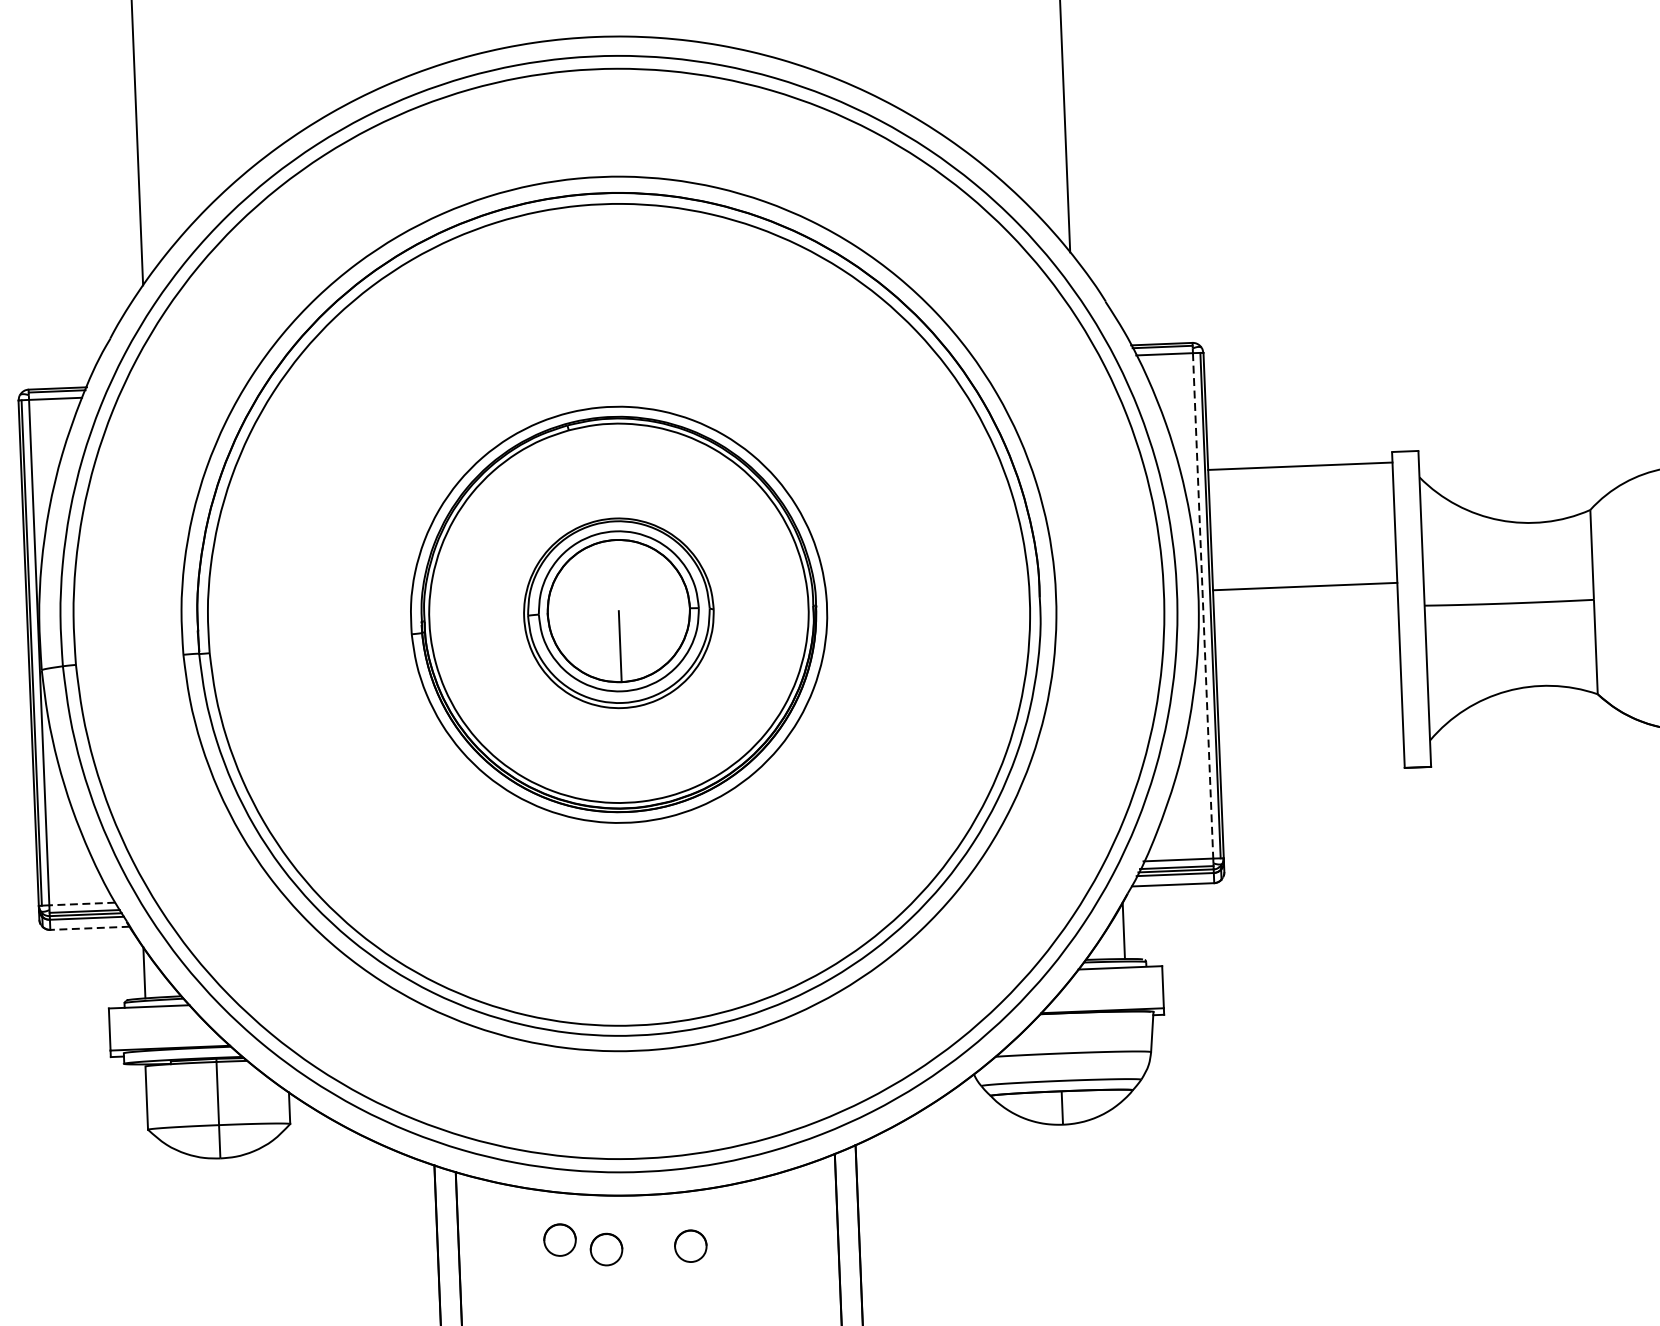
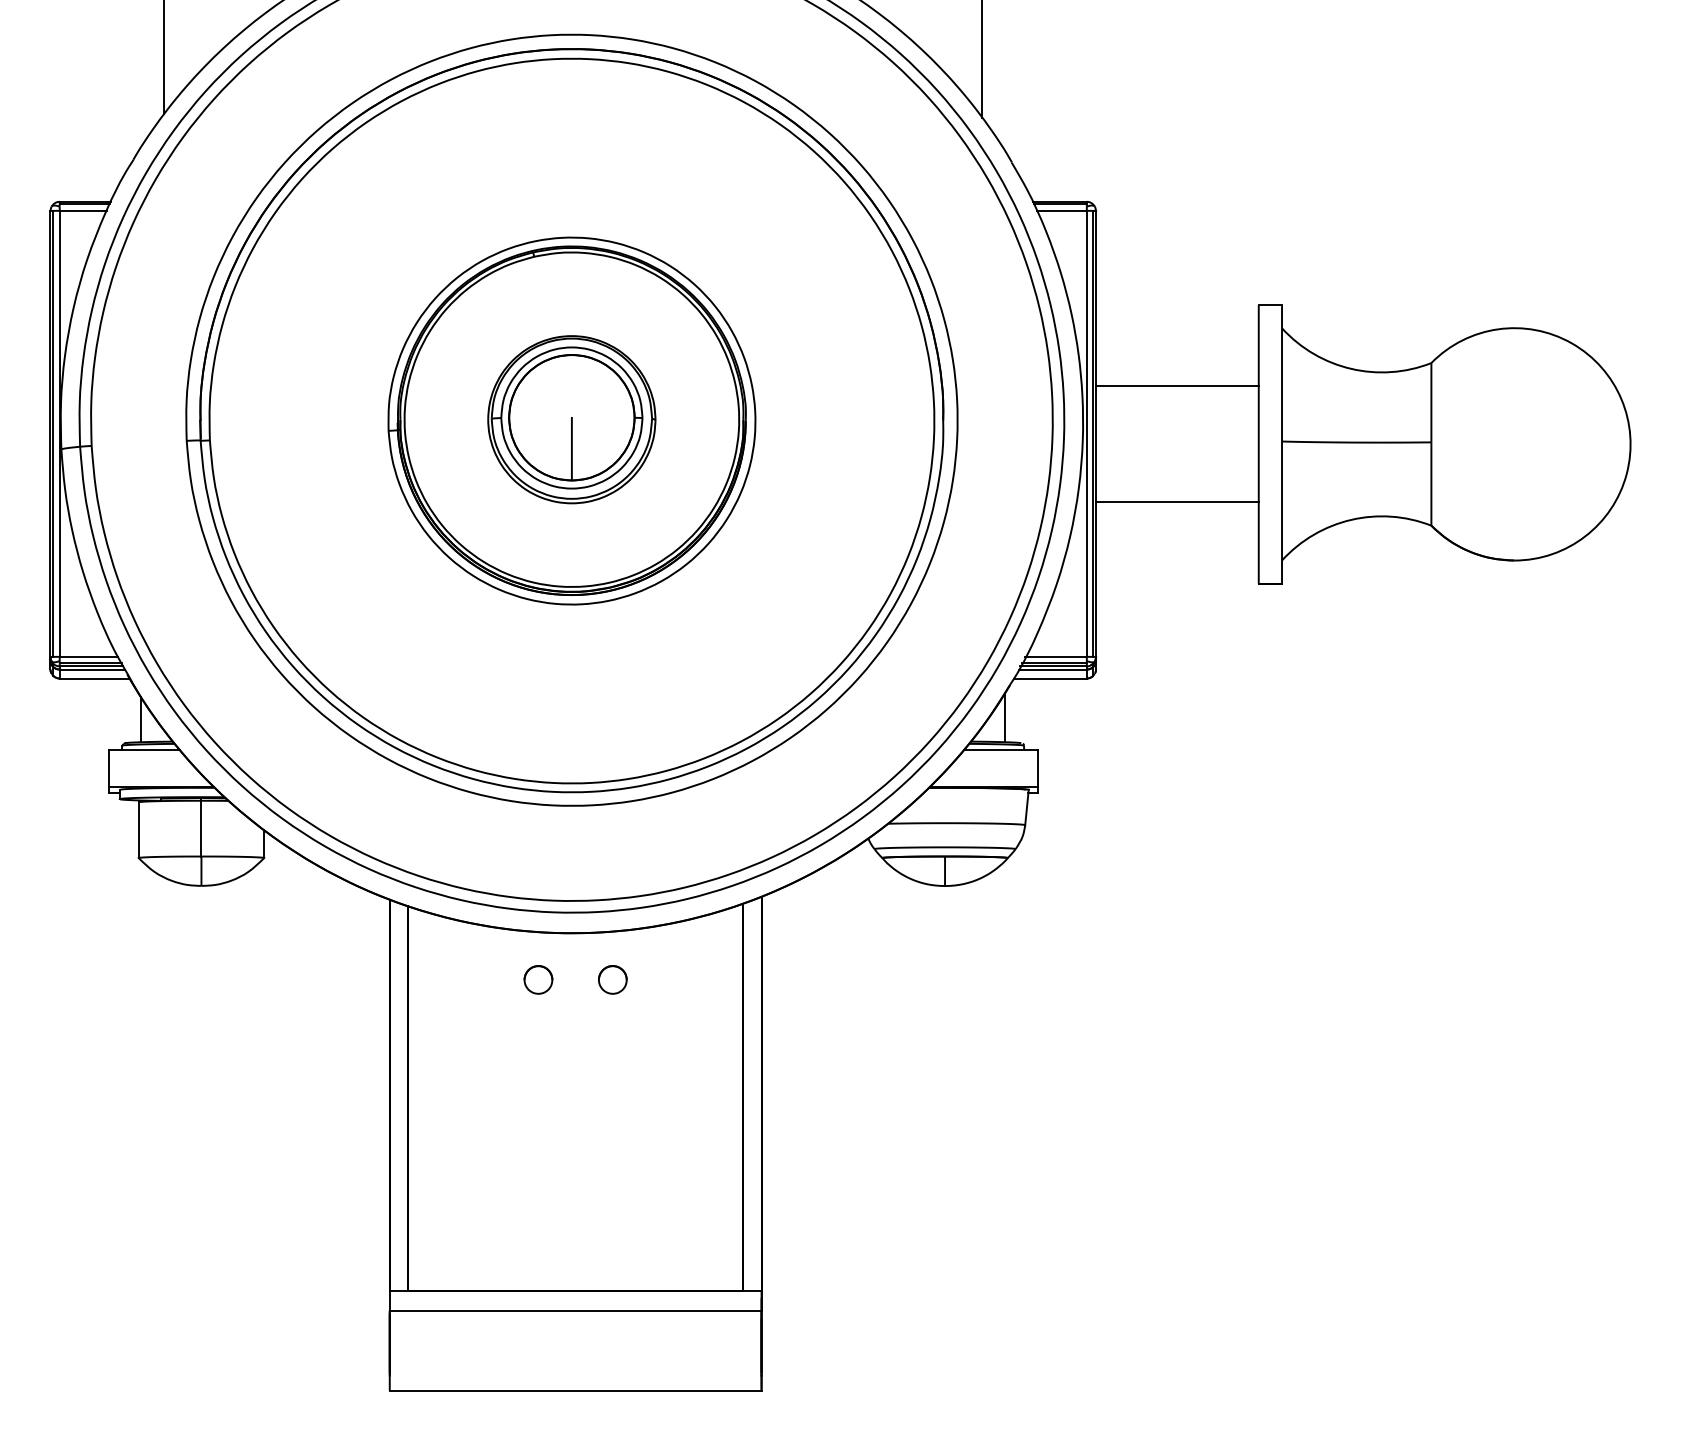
line: (1300, 466) -> (1177, 386), moved
line: (1305, 586) -> (1177, 502), moved
line: (1202, 606) -> (1086, 434), dashed -> solid
line: (81, 903) -> (88, 656), dashed -> solid
line: (89, 928) -> (94, 678), dashed -> solid
part: (559, 1239) -> (497, 969), removed

